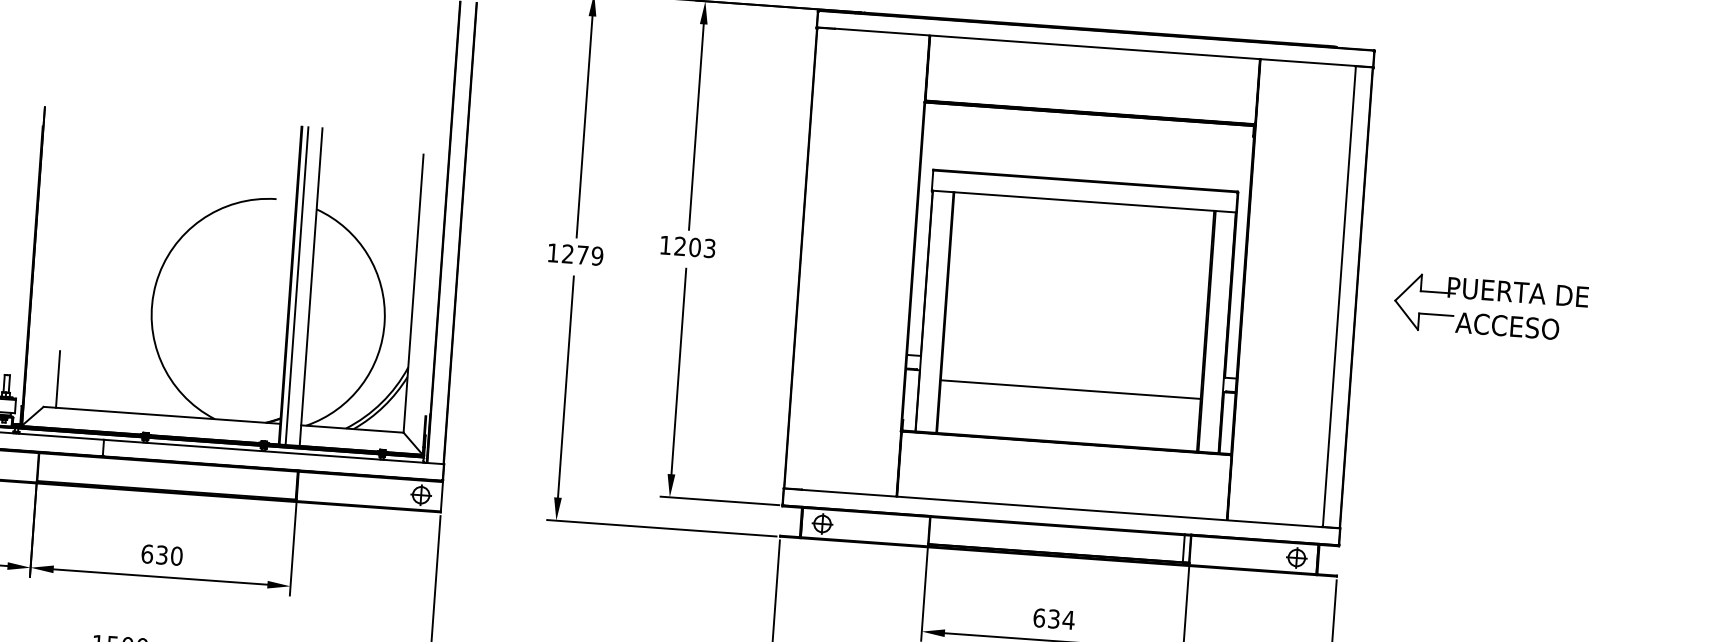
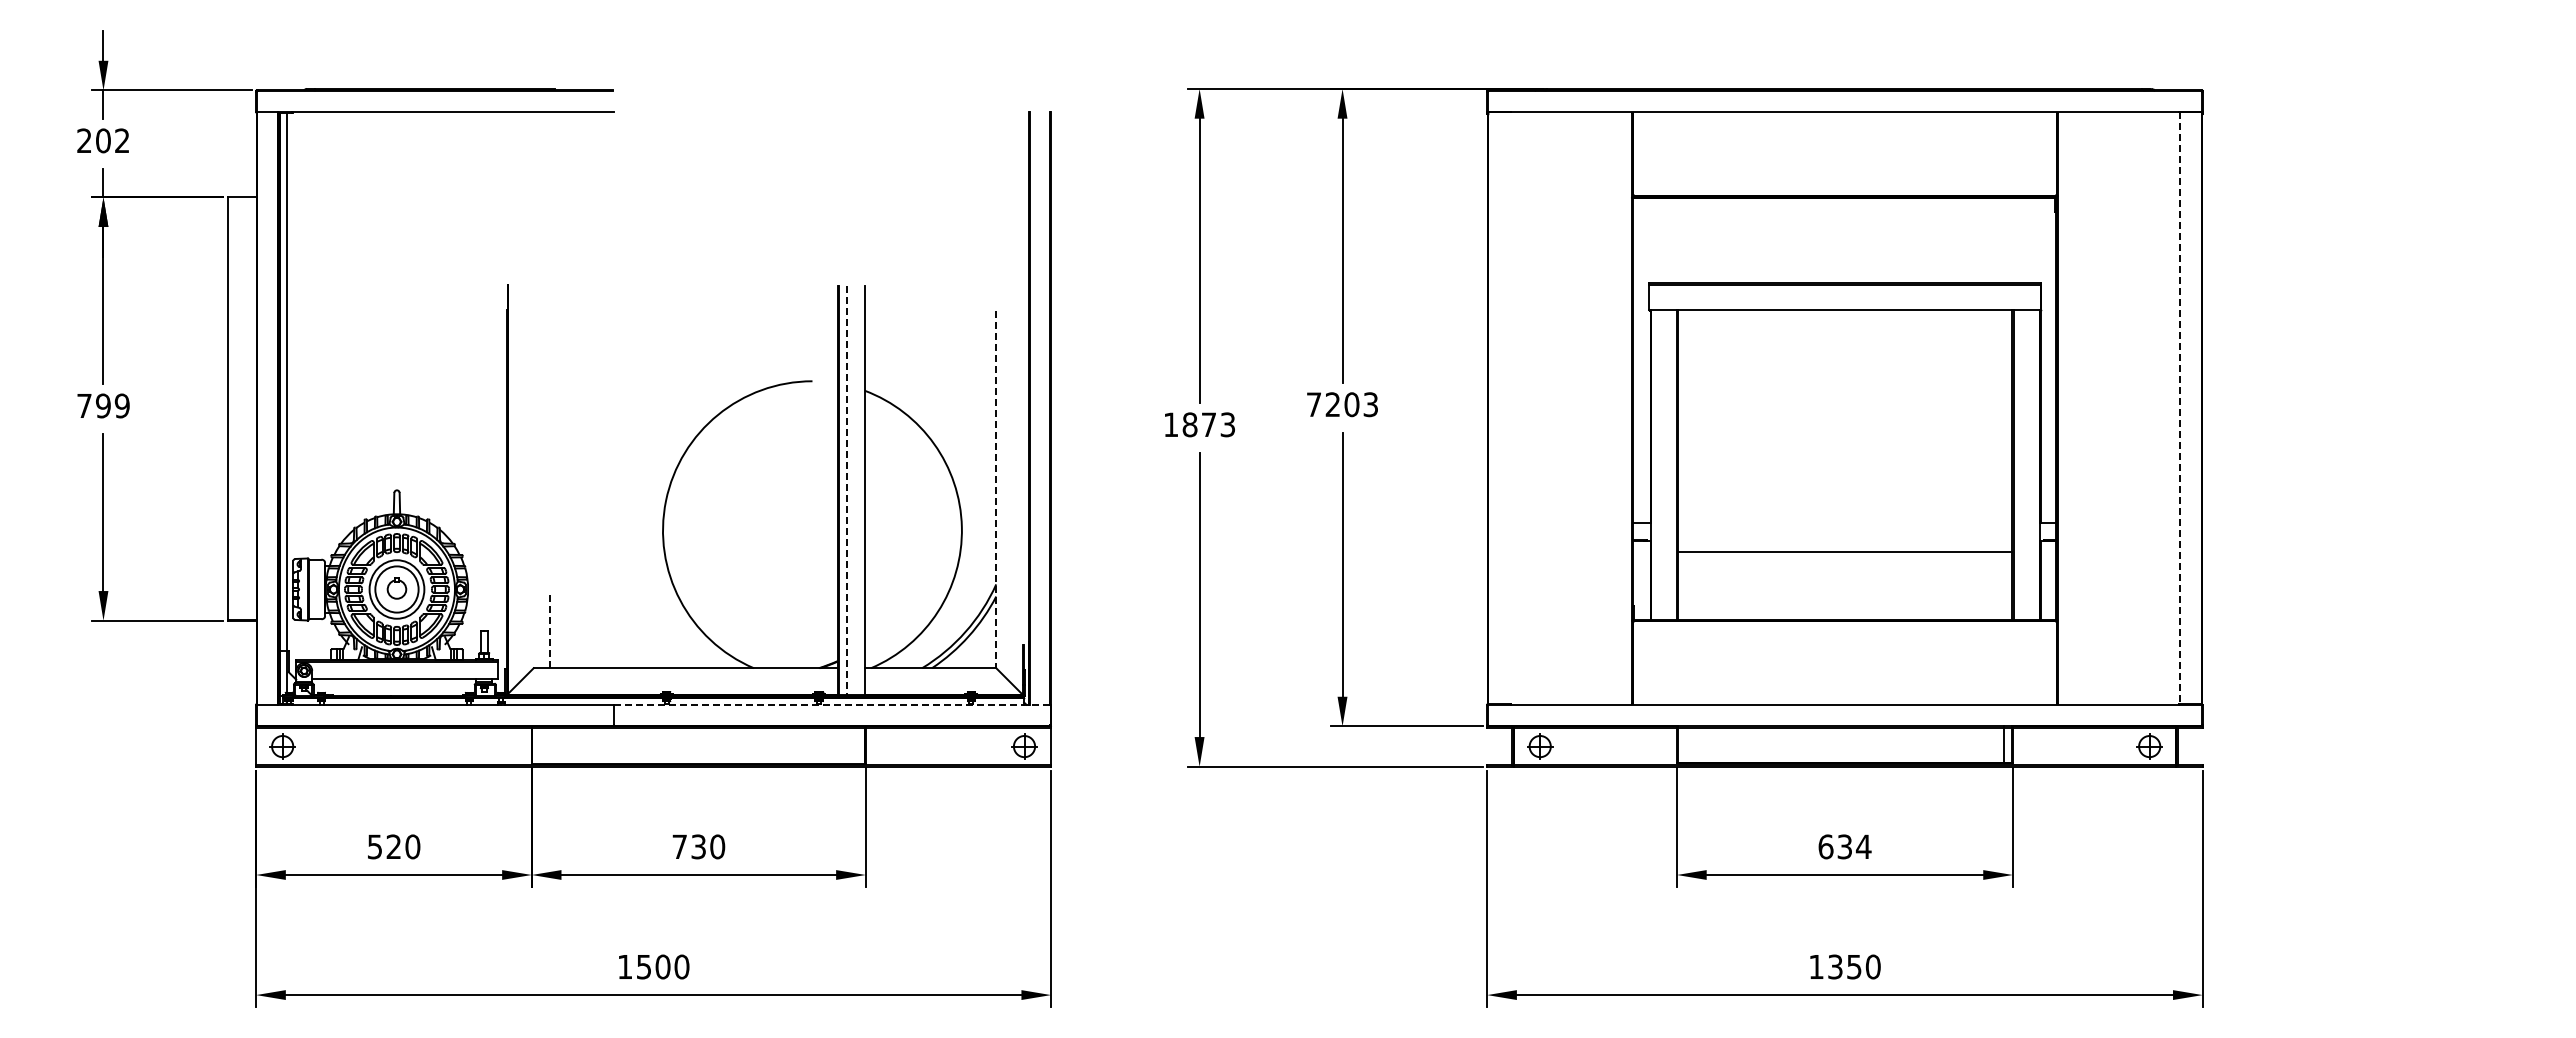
text: (665, 245) -> (1313, 404), 1203 -> 7203
text: (582, 254) -> (1208, 424), 1279 -> 1873
line: (296, 286) -> (846, 491), solid -> dashed
line: (413, 293) -> (996, 489), solid -> dashed
line: (1339, 296) -> (2180, 408), solid -> dashed
part: (1491, 300) -> (2374, 399), removed
line: (57, 379) -> (549, 631), solid -> dashed
line: (274, 451) -> (832, 704), solid -> dashed
text: (147, 553) -> (679, 846), 630 -> 730

